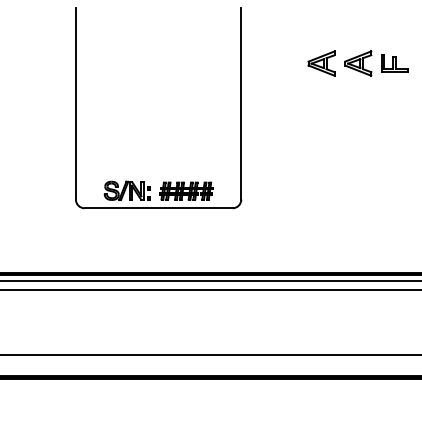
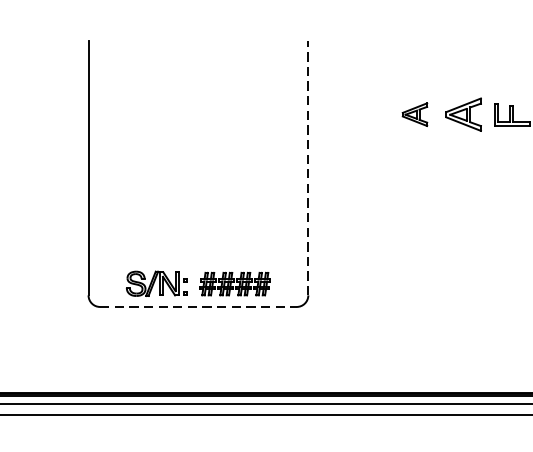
part: (321, 63) -> (414, 114), size x0.7
line: (241, 103) -> (308, 167), solid -> dashed
line: (159, 208) -> (199, 307), solid -> dashed

